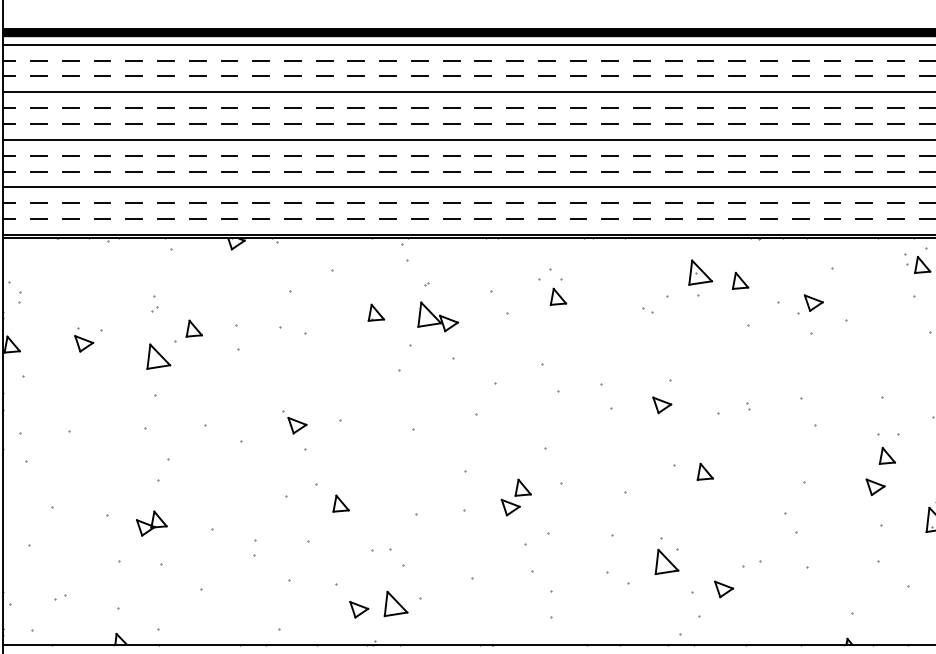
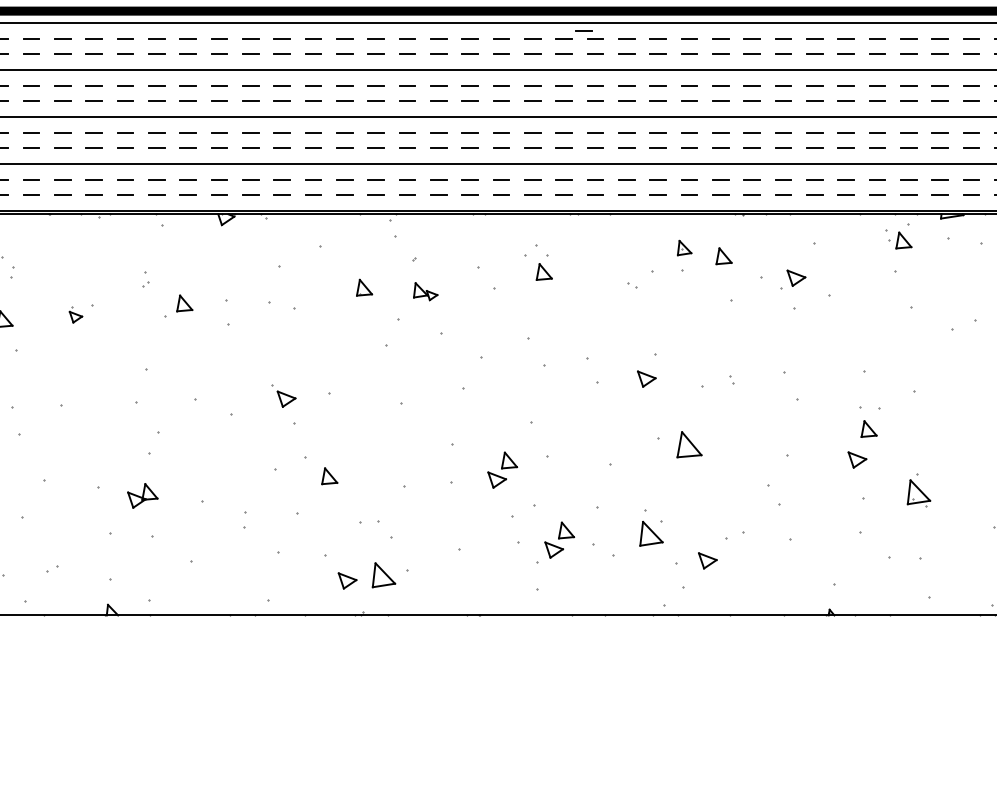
line: (598, 52) -> (583, 30), added
part: (700, 272) -> (684, 247), size x0.6
part: (438, 316) -> (425, 291), size x0.6
part: (83, 339) -> (75, 314), size x0.7
part: (158, 357) -> (149, 331), removed
part: (704, 471) -> (688, 444), size x1.6
part: (573, 567) -> (559, 539), added

